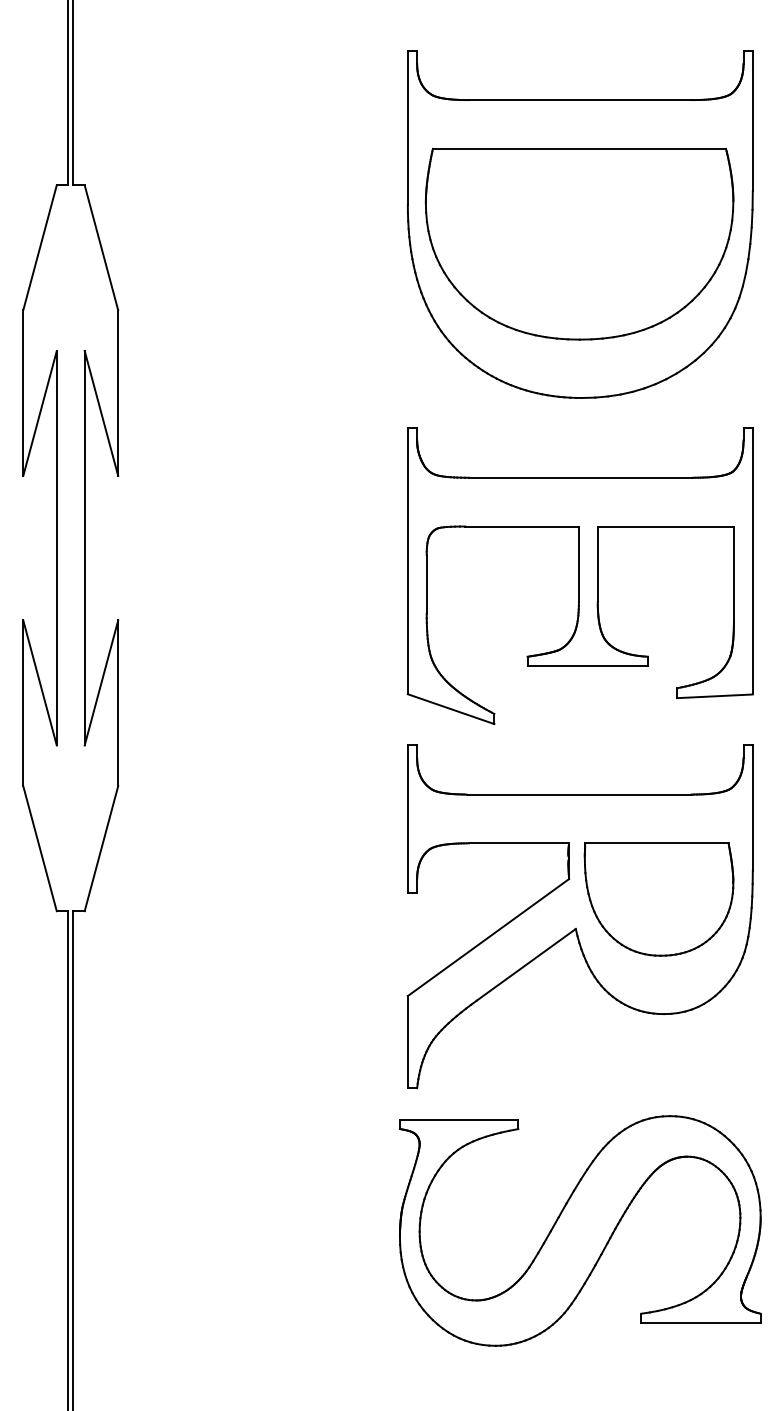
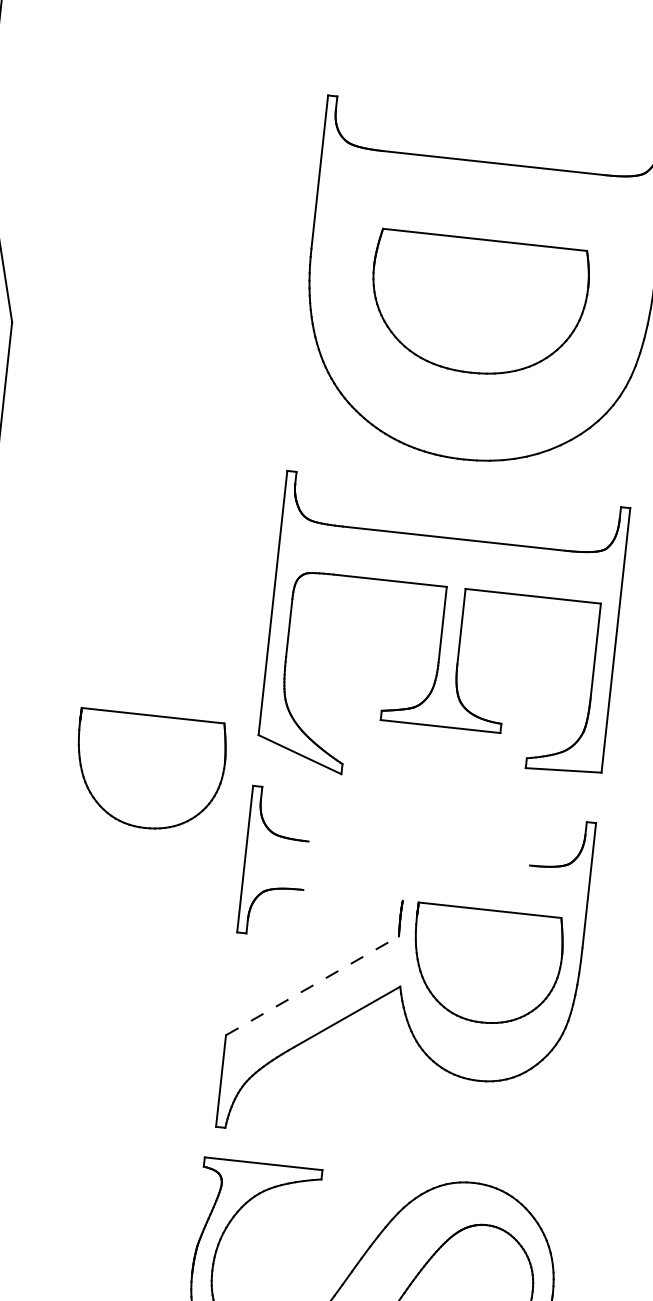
part: (579, 243) -> (477, 305), size x0.7
part: (302, 742) -> (148, 771), added
line: (579, 794) -> (418, 853), removed
line: (518, 843) -> (352, 895), removed
line: (488, 937) -> (312, 985), solid -> dashed

